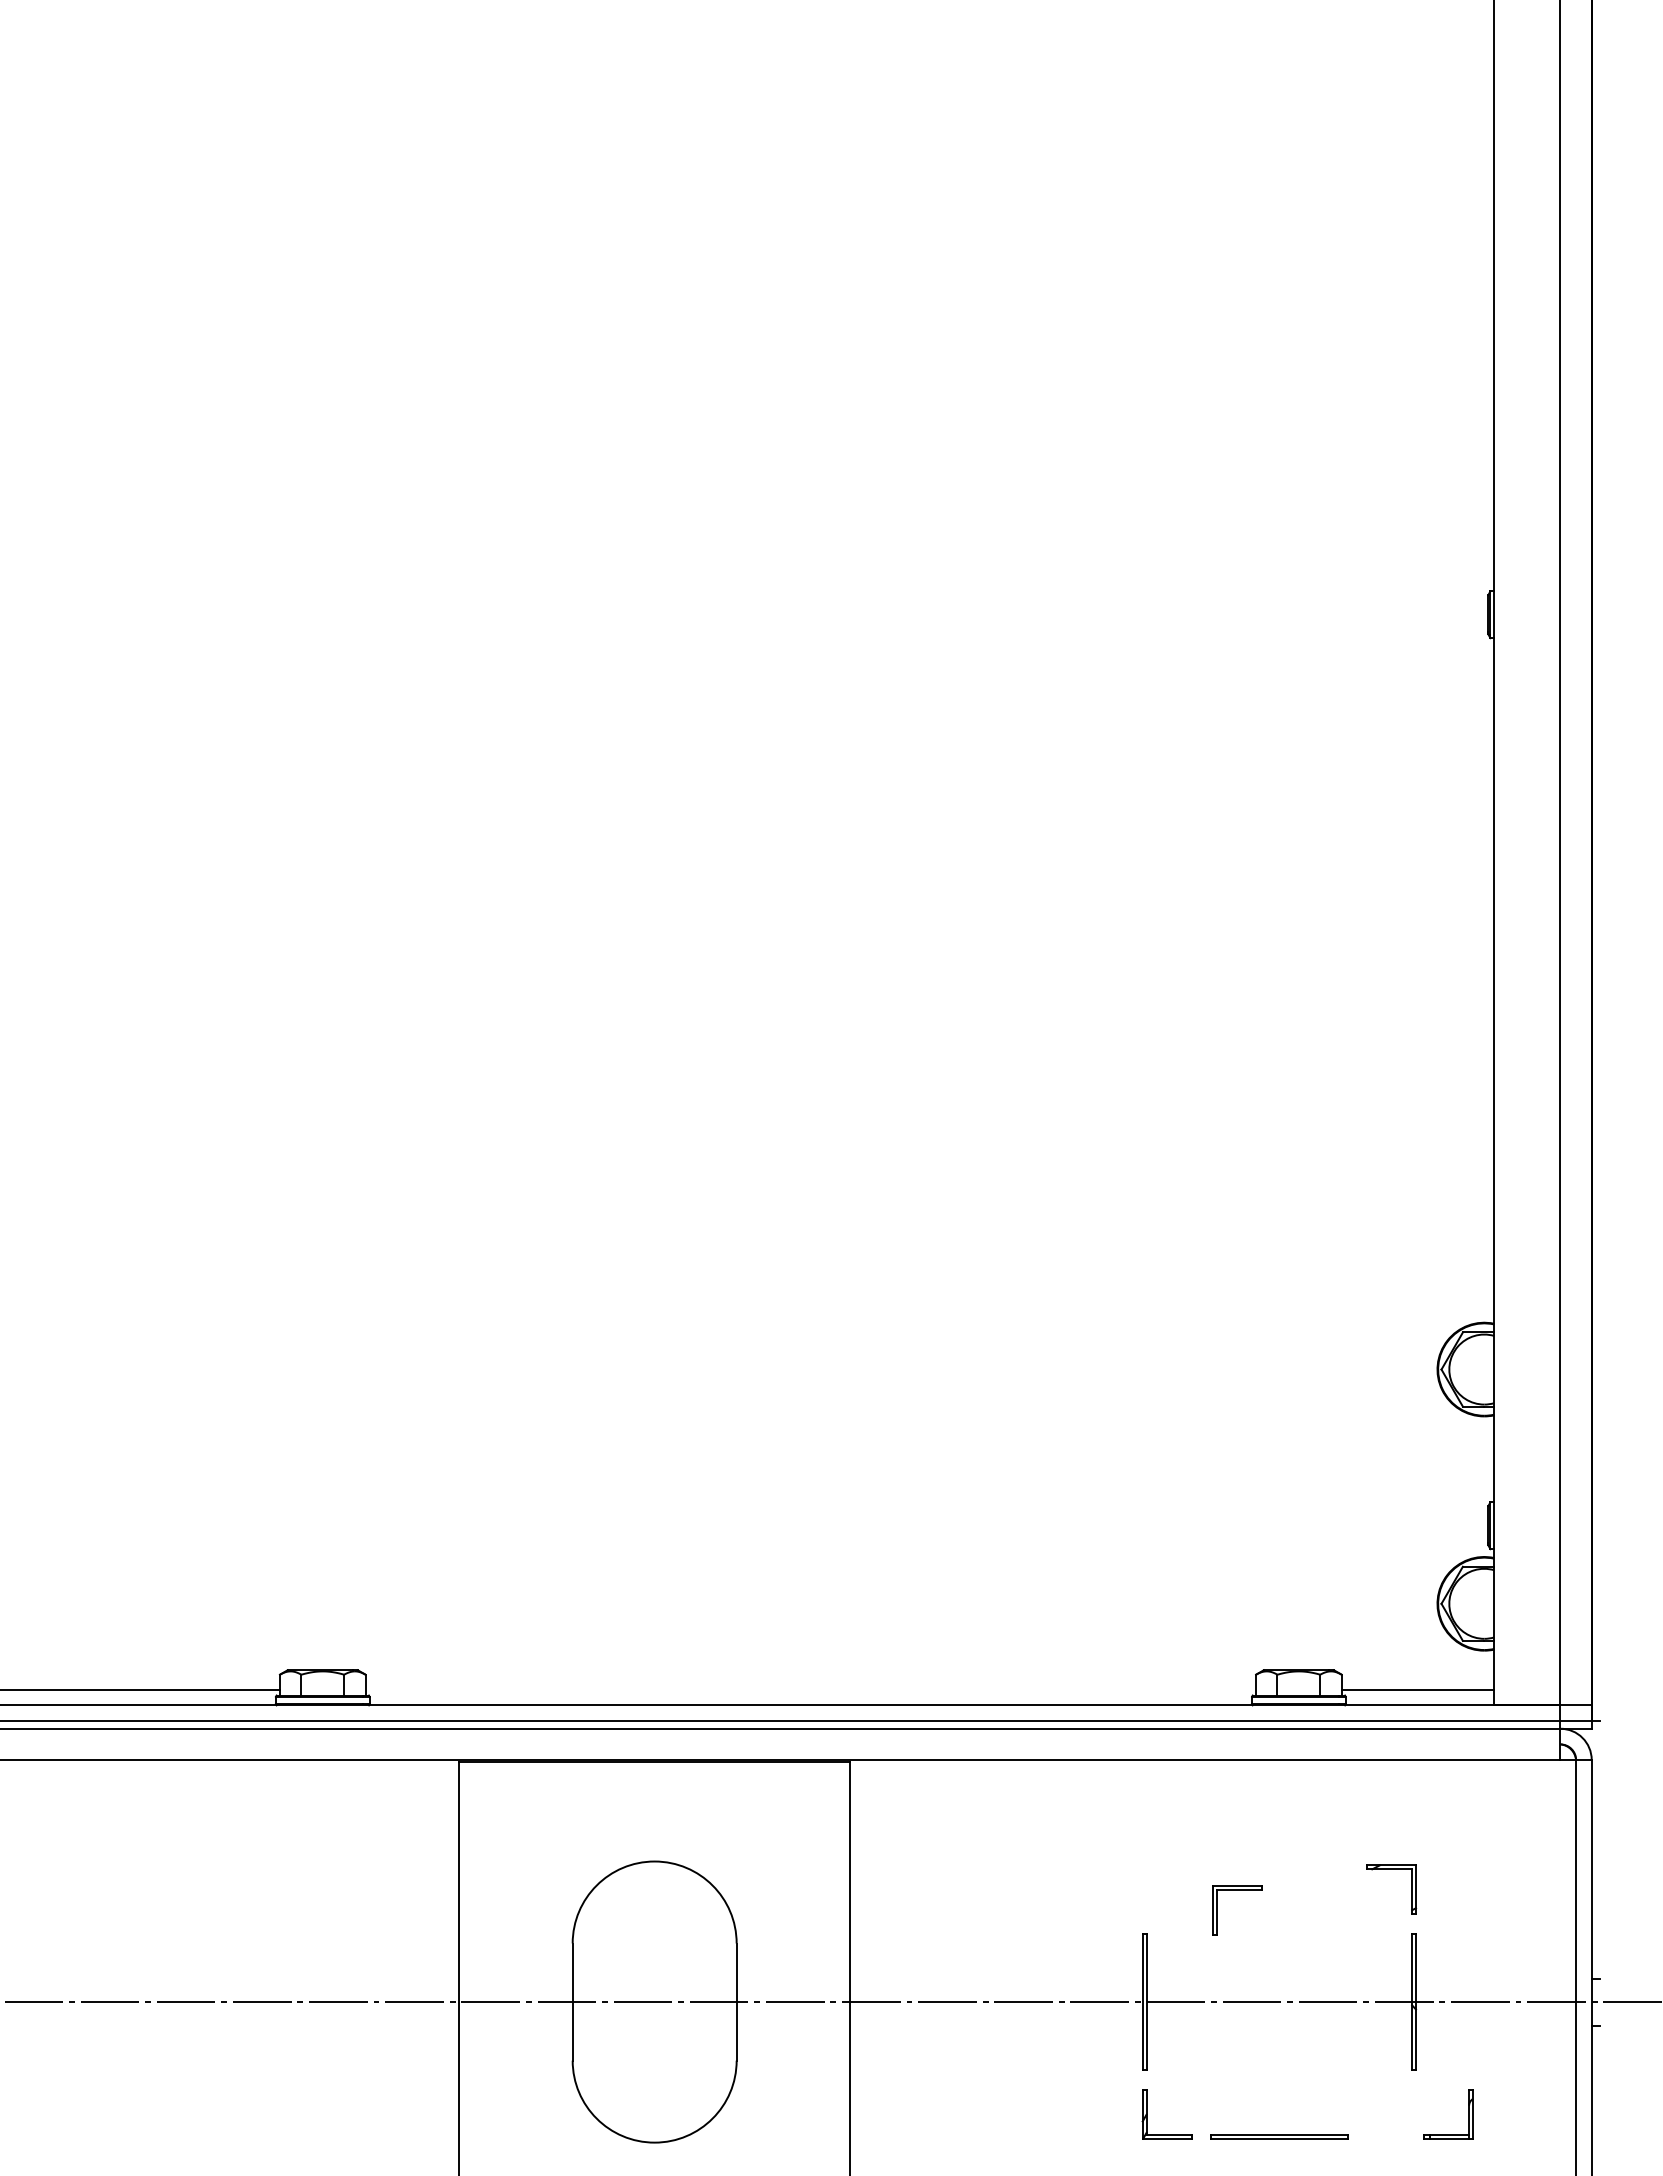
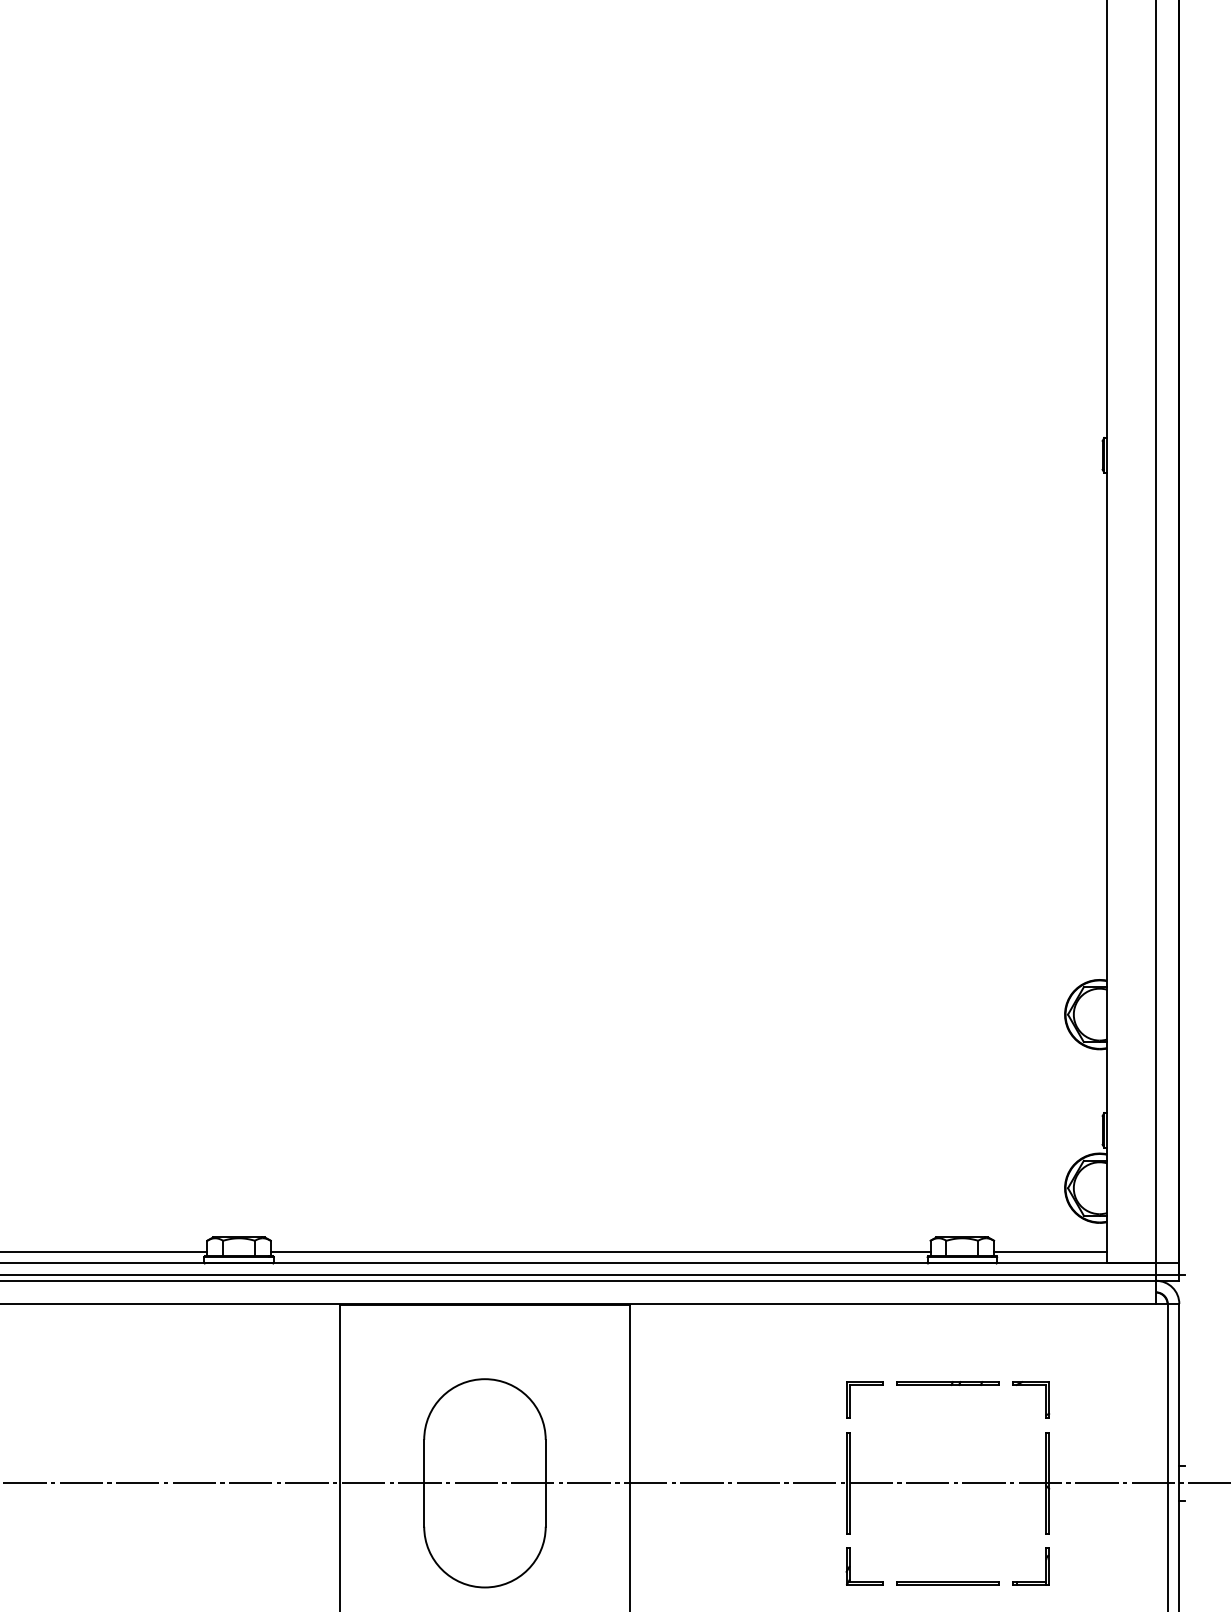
line: (810, 1689) -> (600, 1251), added
part: (1279, 1867) -> (947, 1383), added
part: (1237, 1890) -> (864, 1385), moved
part: (1468, 2114) -> (1045, 1566), moved

